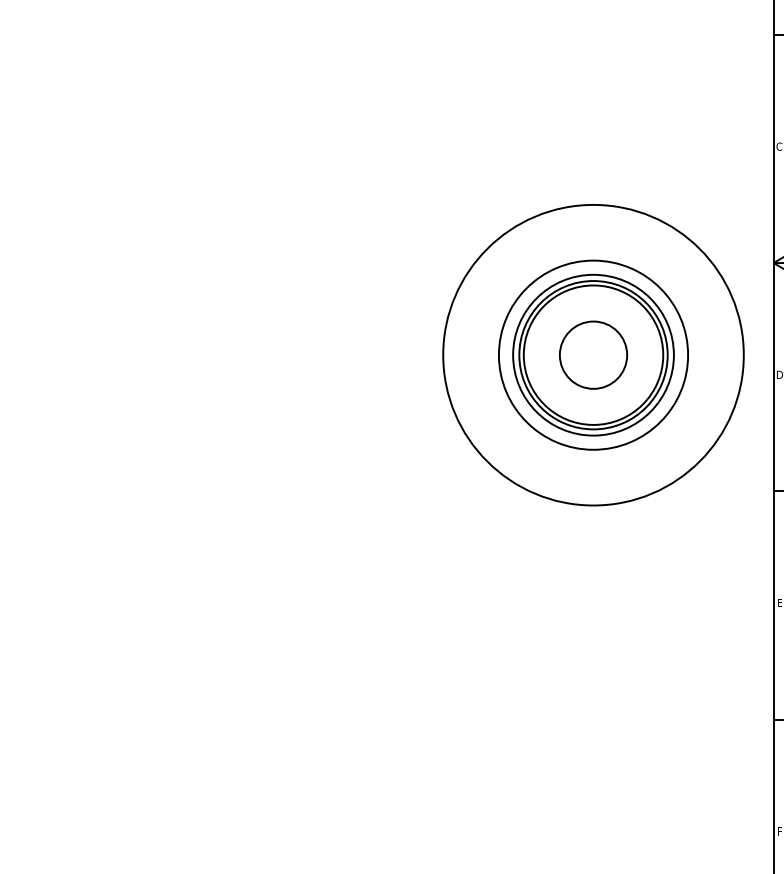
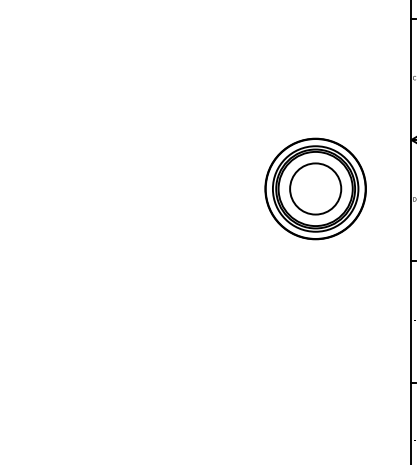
circle: (593, 354) -> (315, 188), size x0.62
circle: (593, 354) -> (315, 188), size x1.43

